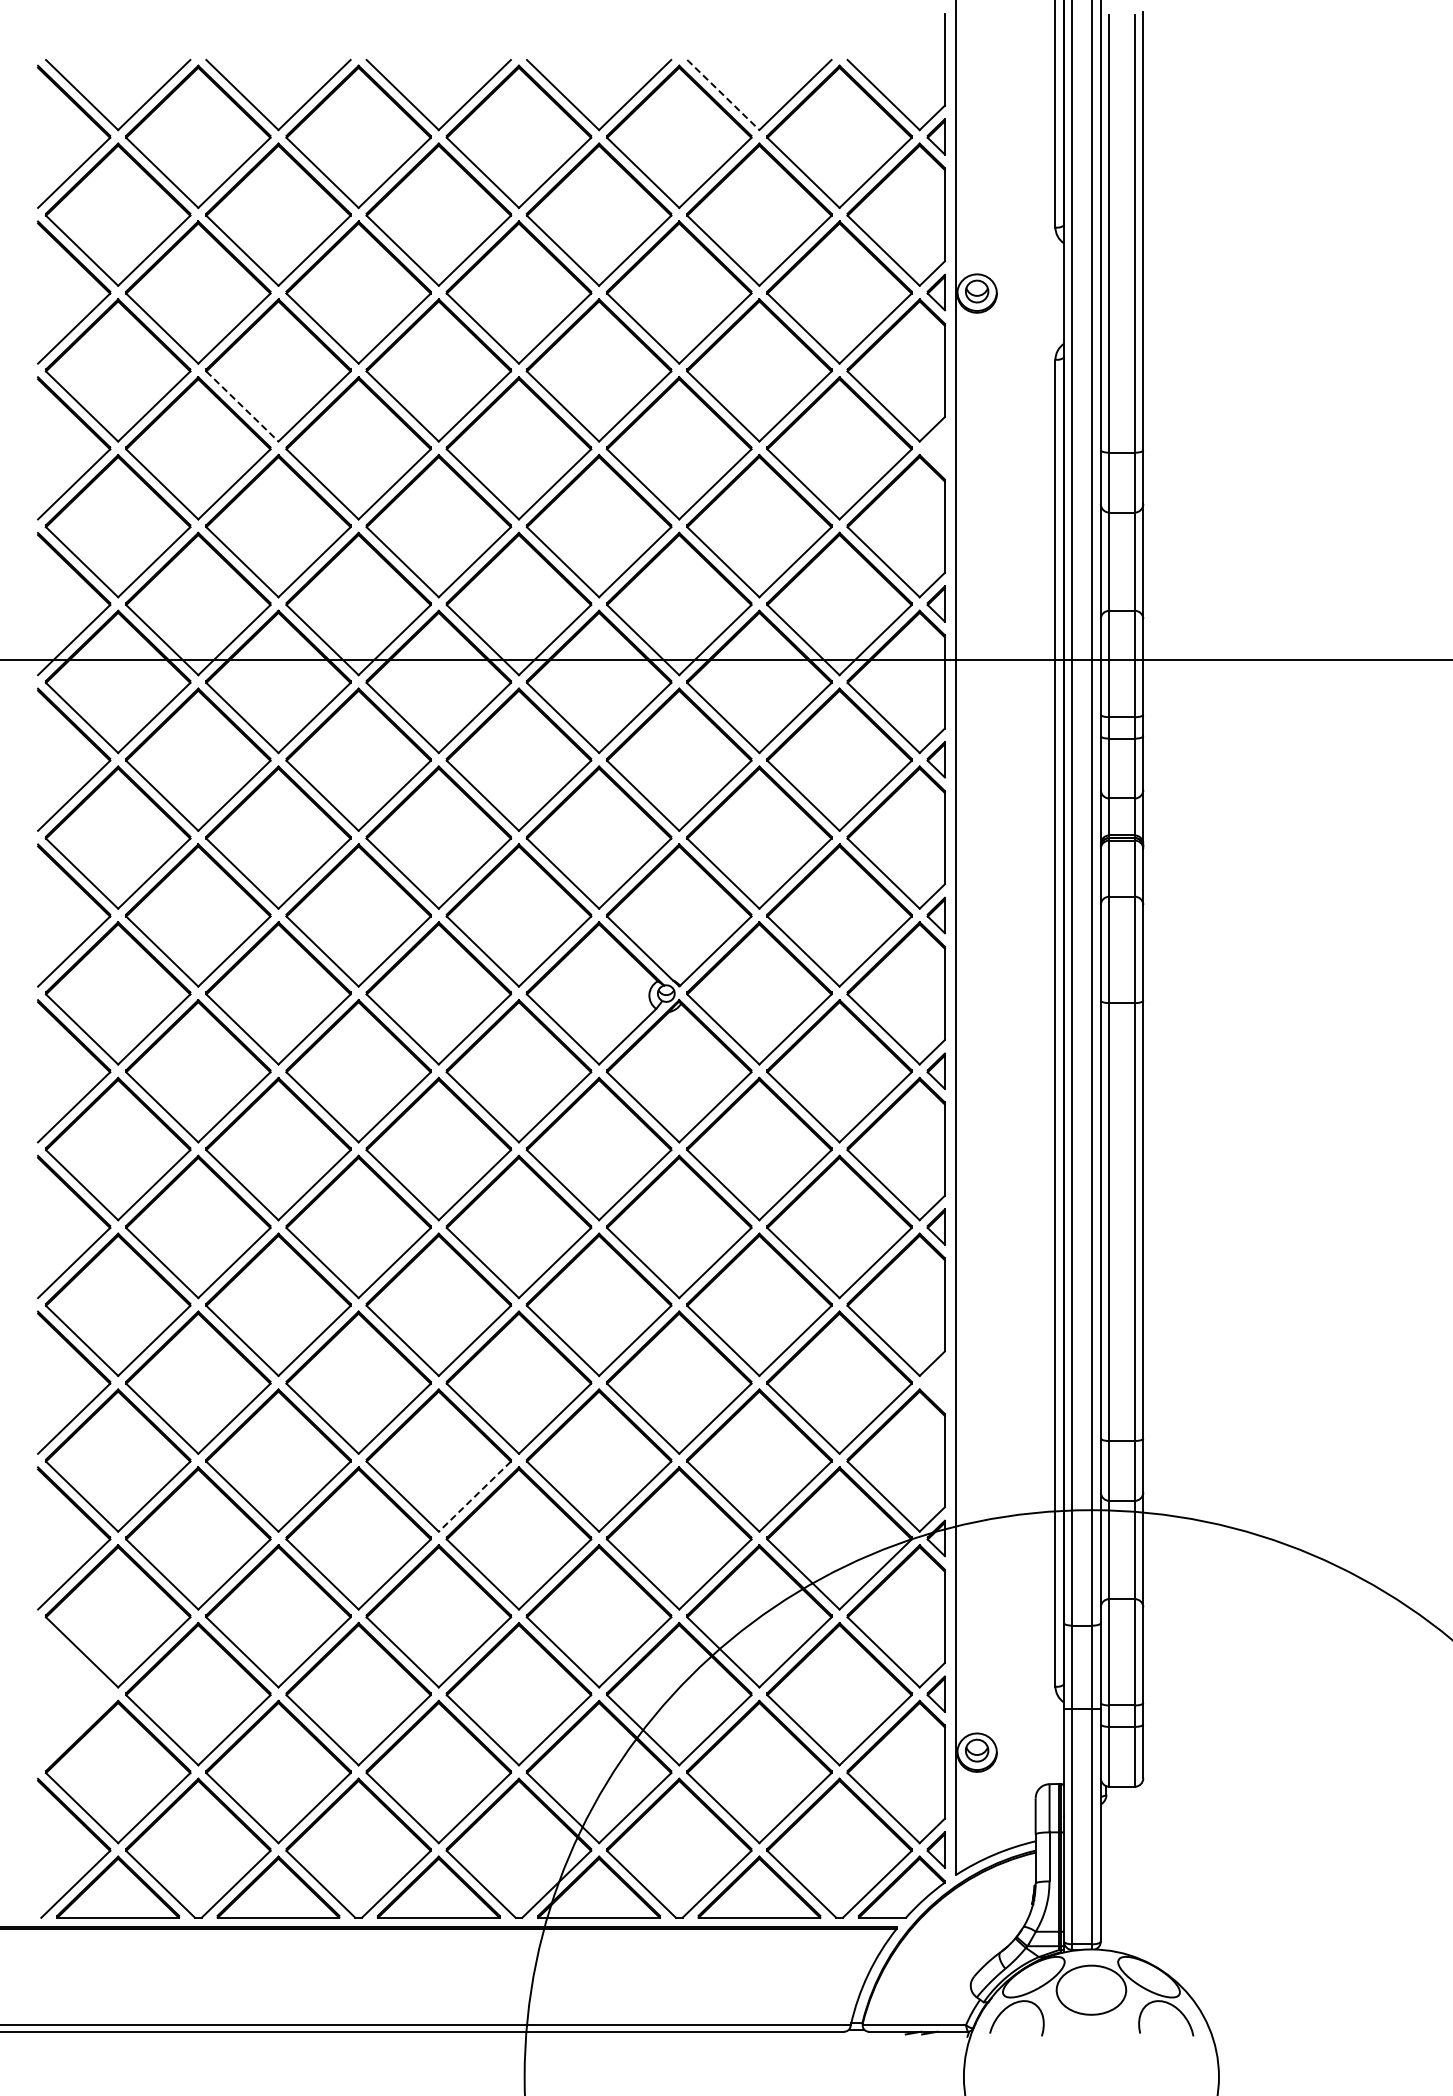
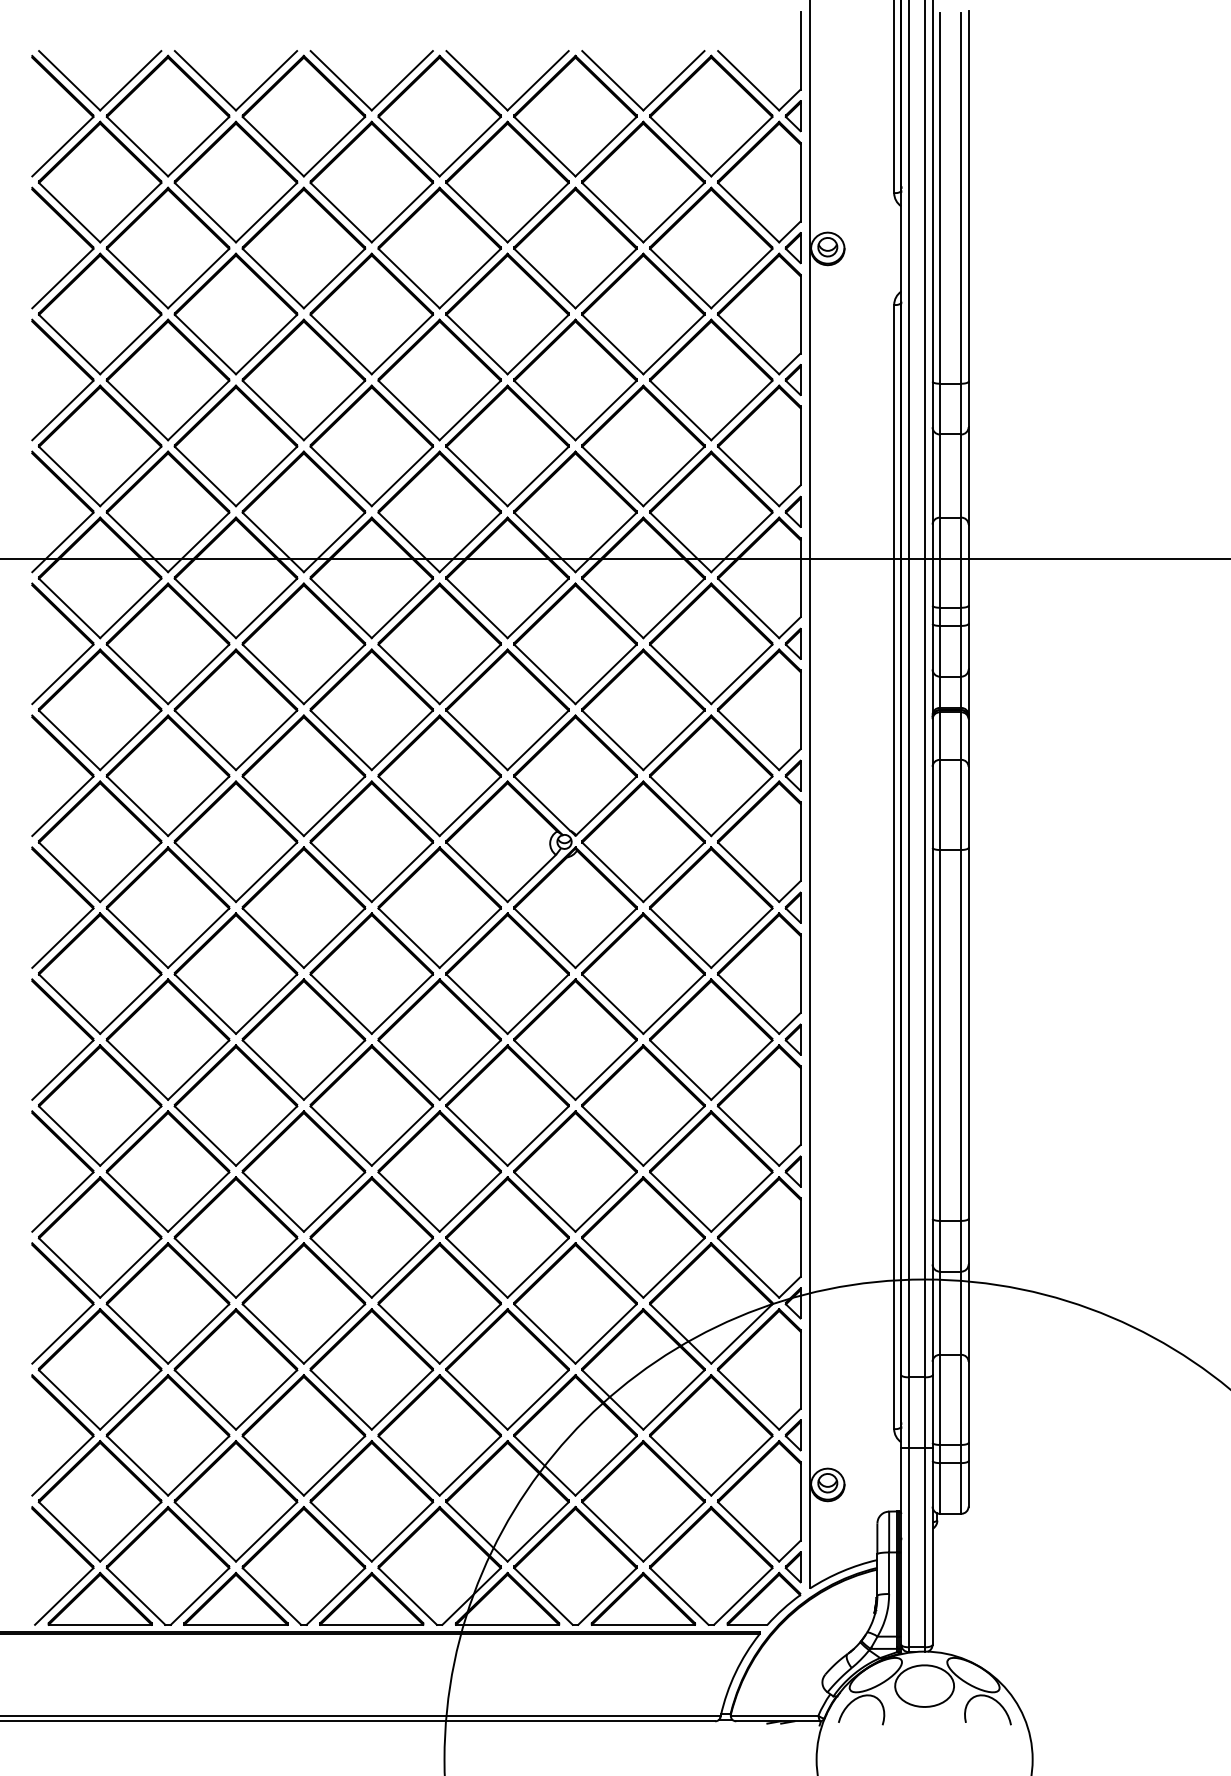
line: (723, 95) -> (612, 81), dashed -> solid
line: (242, 406) -> (205, 344), dashed -> solid
part: (935, 447) -> (792, 379), added
part: (935, 1382) -> (792, 1171), added
line: (474, 1496) -> (402, 1267), dashed -> solid
part: (90, 1677) -> (76, 1421), added

